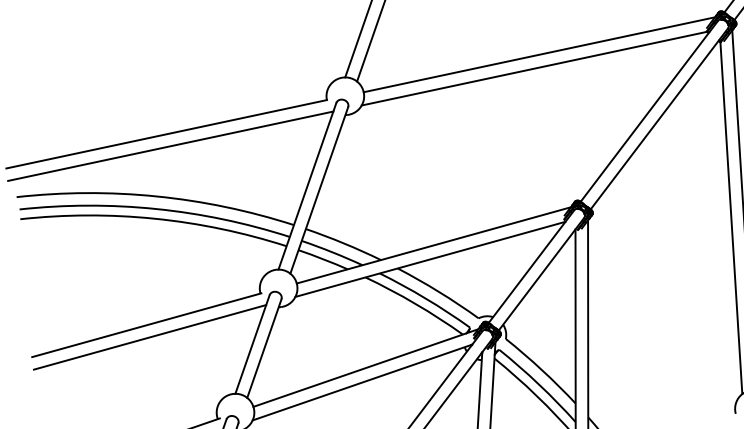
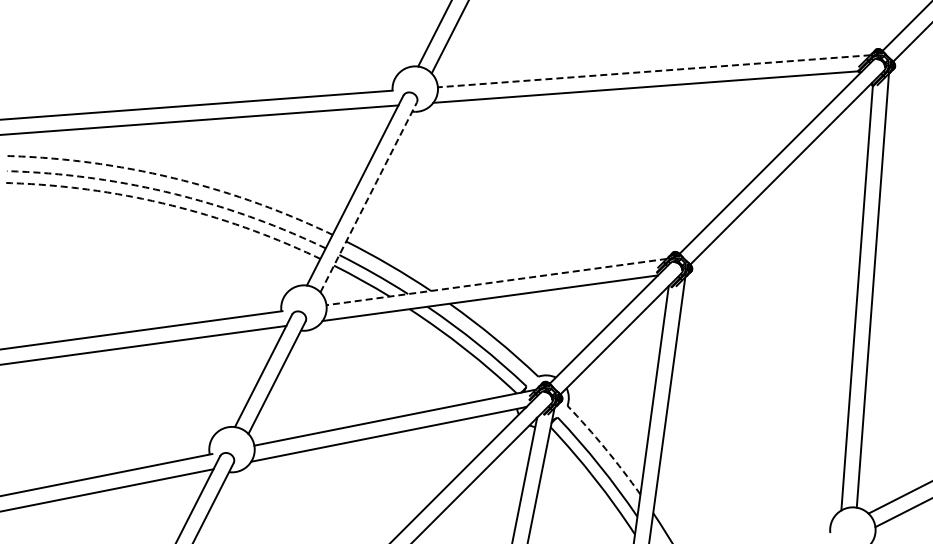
line: (539, 54) -> (654, 71), solid -> dashed
line: (319, 190) -> (368, 197), solid -> dashed
arc: (157, 196) -> (173, 178), solid -> dashed
arc: (156, 209) -> (170, 193), solid -> dashed
arc: (155, 218) -> (167, 204), solid -> dashed
line: (433, 245) -> (496, 282), solid -> dashed
arc: (541, 369) -> (605, 448), solid -> dashed

